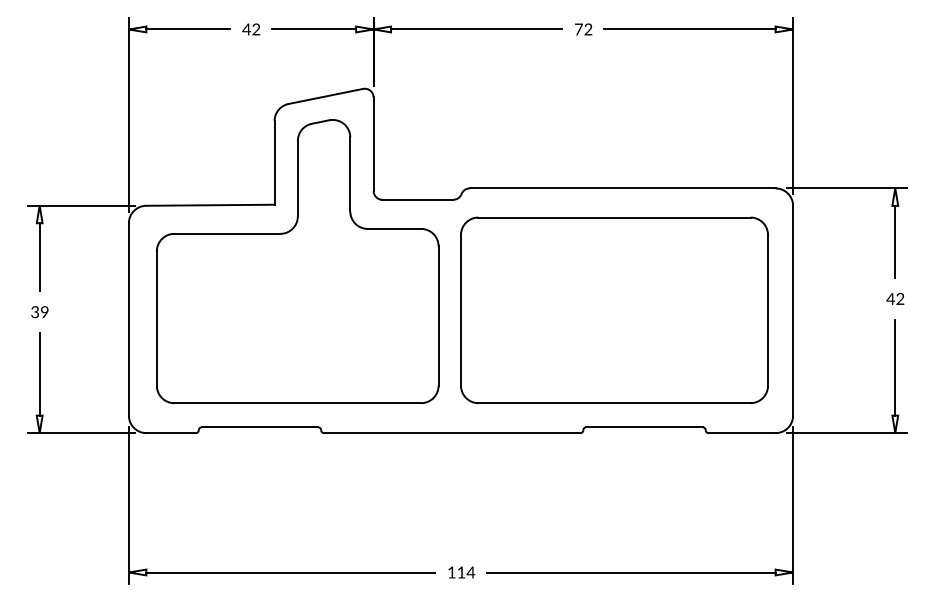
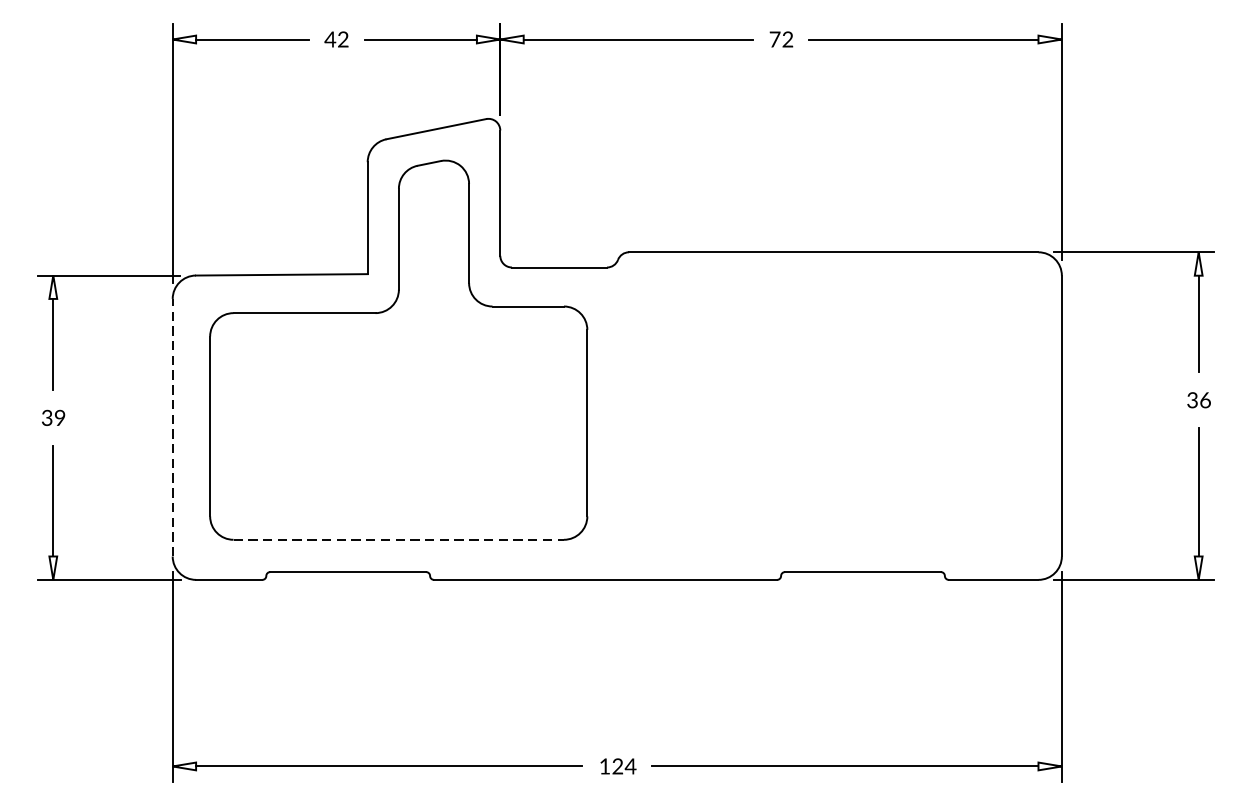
text: (895, 298) -> (1198, 399), 42 -> 36
part: (614, 309) -> (822, 414), removed
line: (128, 318) -> (172, 426), solid -> dashed
line: (298, 403) -> (399, 540), solid -> dashed
text: (461, 572) -> (617, 766), 114 -> 124

